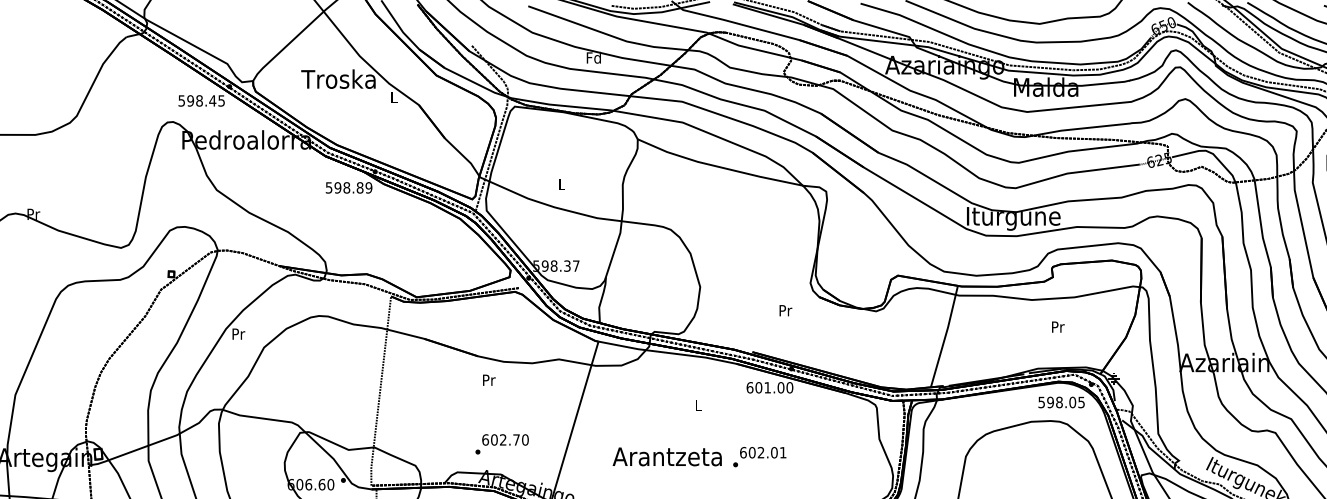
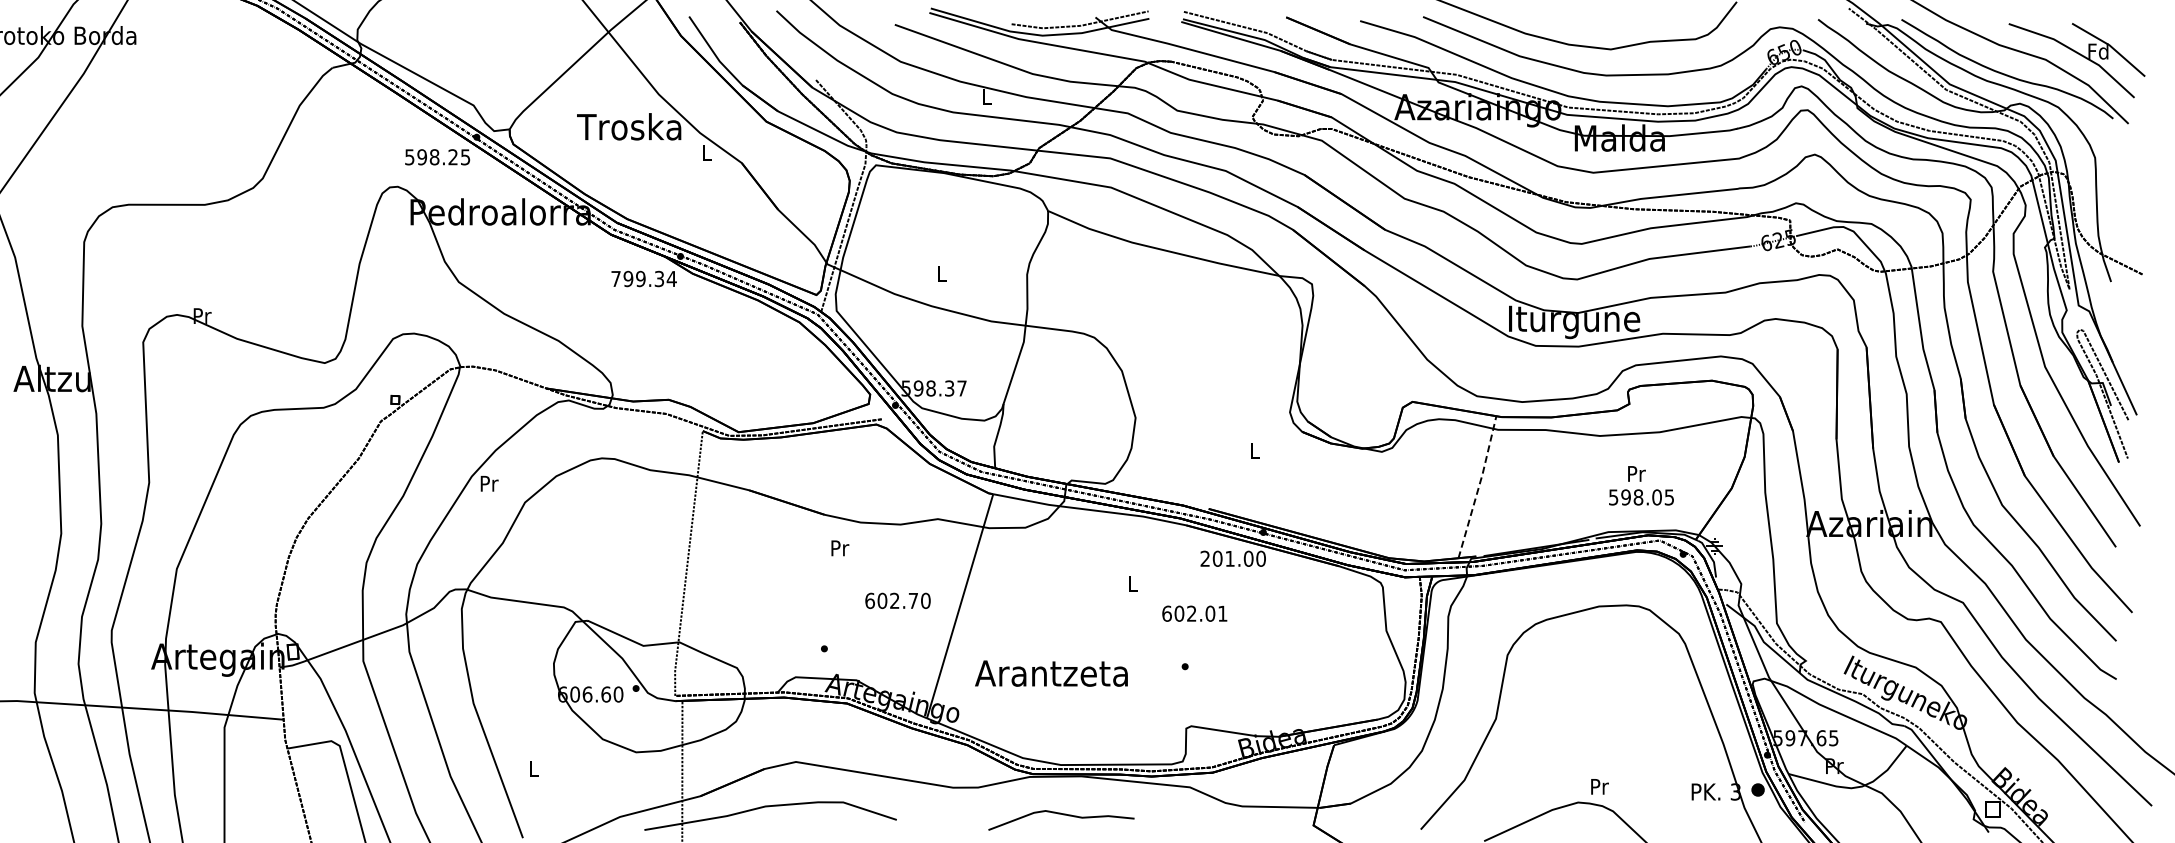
text: (593, 57) -> (986, 96), Fd -> L
text: (213, 101) -> (453, 157), 598.45 -> 598.25
text: (348, 187) -> (643, 278), 598.89 -> 799.34
text: (785, 310) -> (1255, 450), Pr -> L
line: (945, 336) -> (1479, 486), solid -> dashed
text: (750, 387) -> (1205, 558), 601.00 -> 201.00
text: (1061, 402) -> (1641, 497), moved
text: (505, 439) -> (897, 600), moved
text: (763, 452) -> (1194, 613), moved
text: (667, 456) -> (1051, 673), moved

